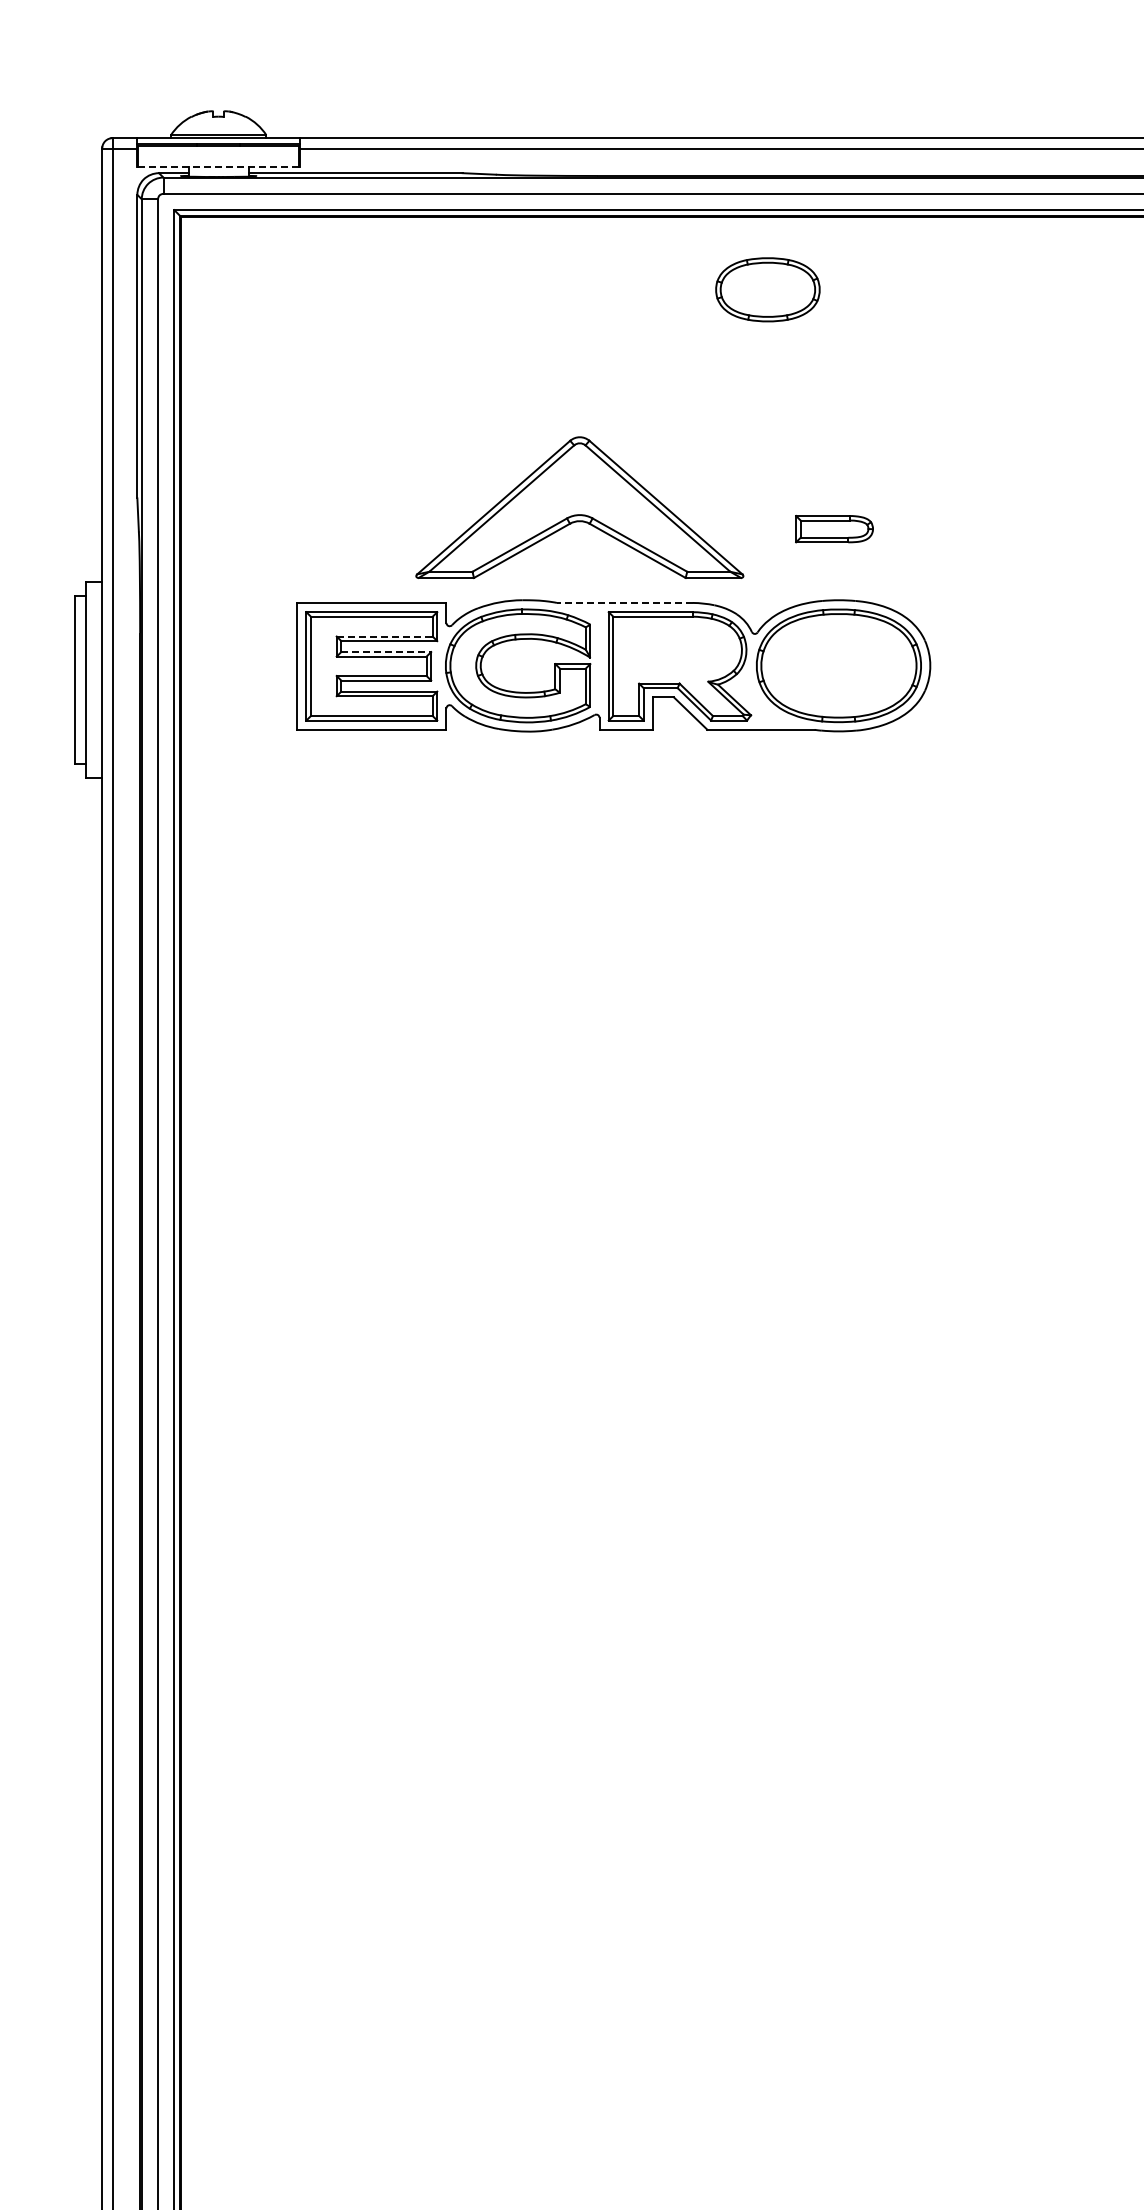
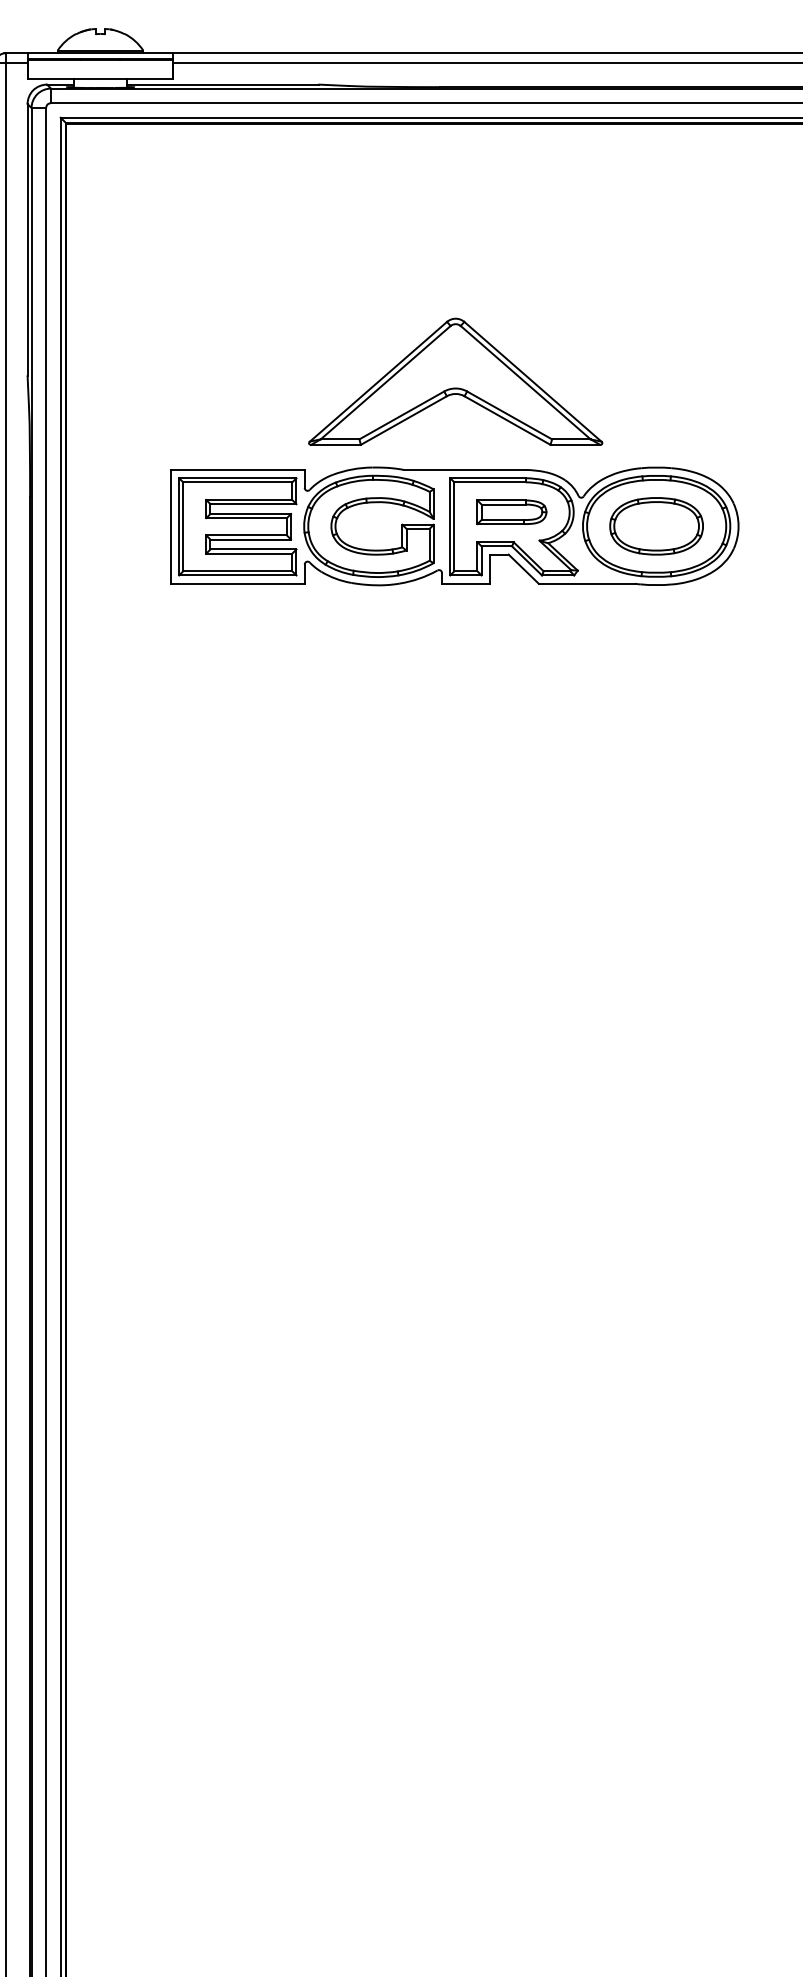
line: (218, 167) -> (100, 79), dashed -> solid
part: (767, 289) -> (656, 526), moved
part: (579, 507) -> (455, 381), moved
part: (834, 529) -> (511, 512), moved
line: (624, 602) -> (464, 469), dashed -> solid
line: (384, 636) -> (249, 500), dashed -> solid
line: (386, 652) -> (250, 514), dashed -> solid

